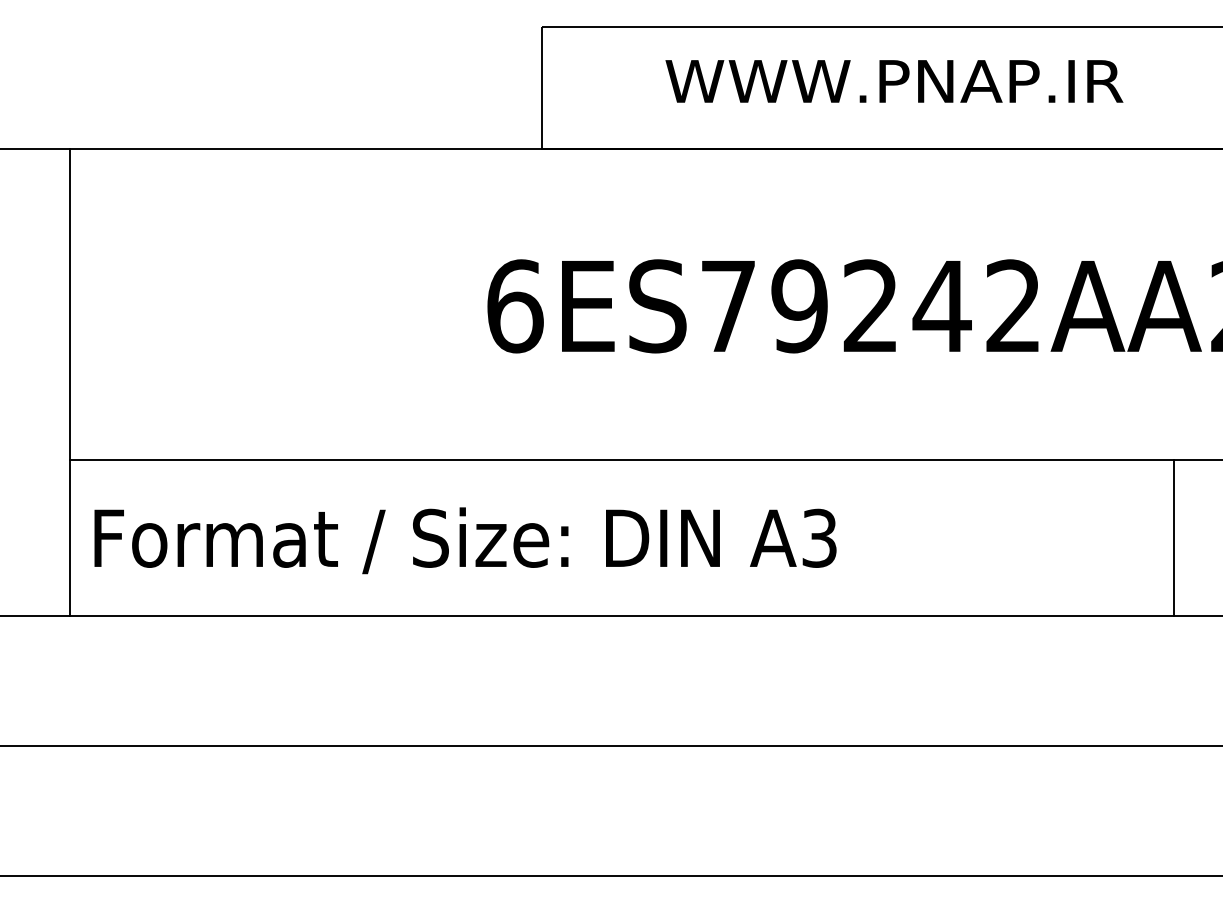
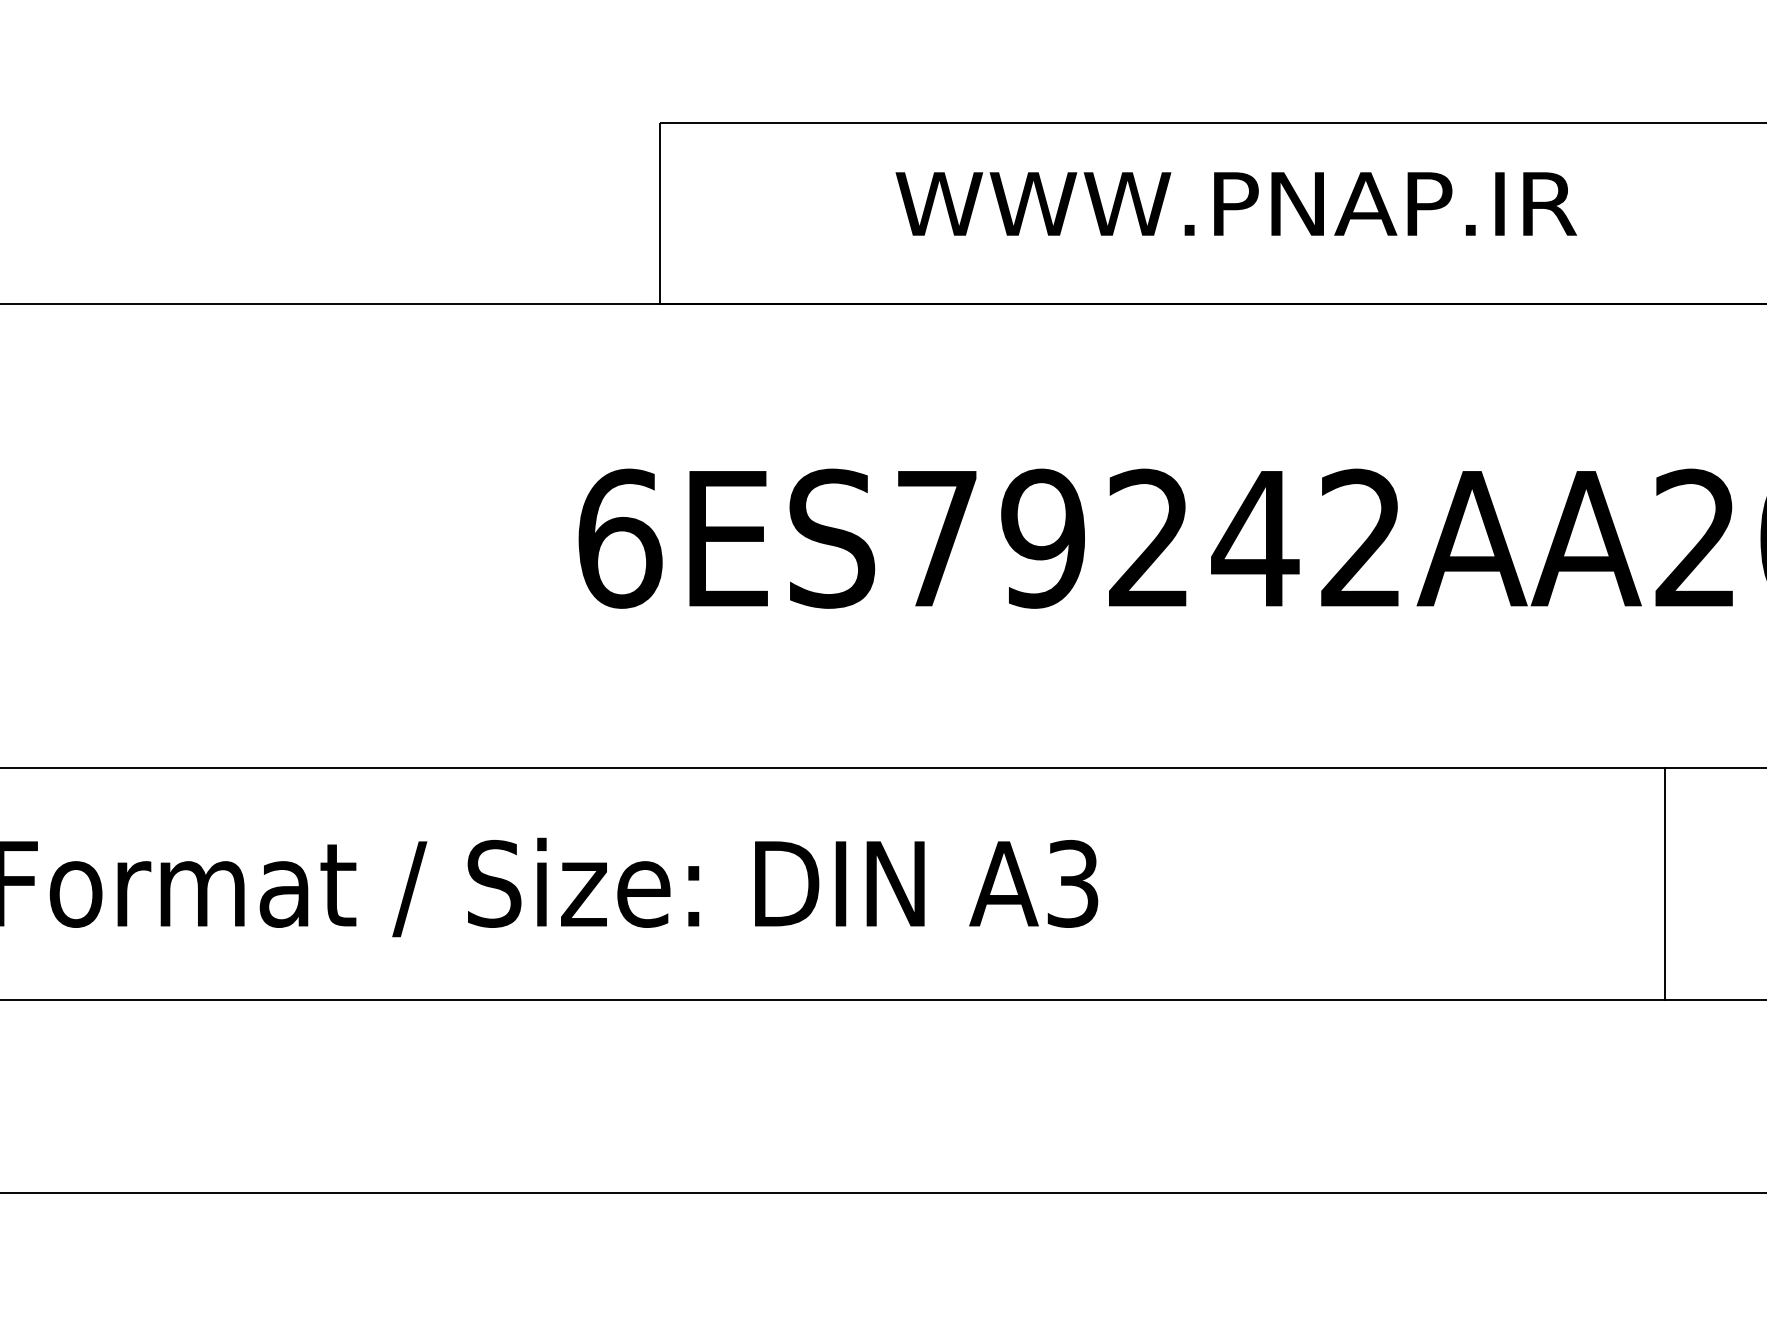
text: (894, 81) -> (1236, 204), moved
line: (1173, 538) -> (1664, 884), moved

